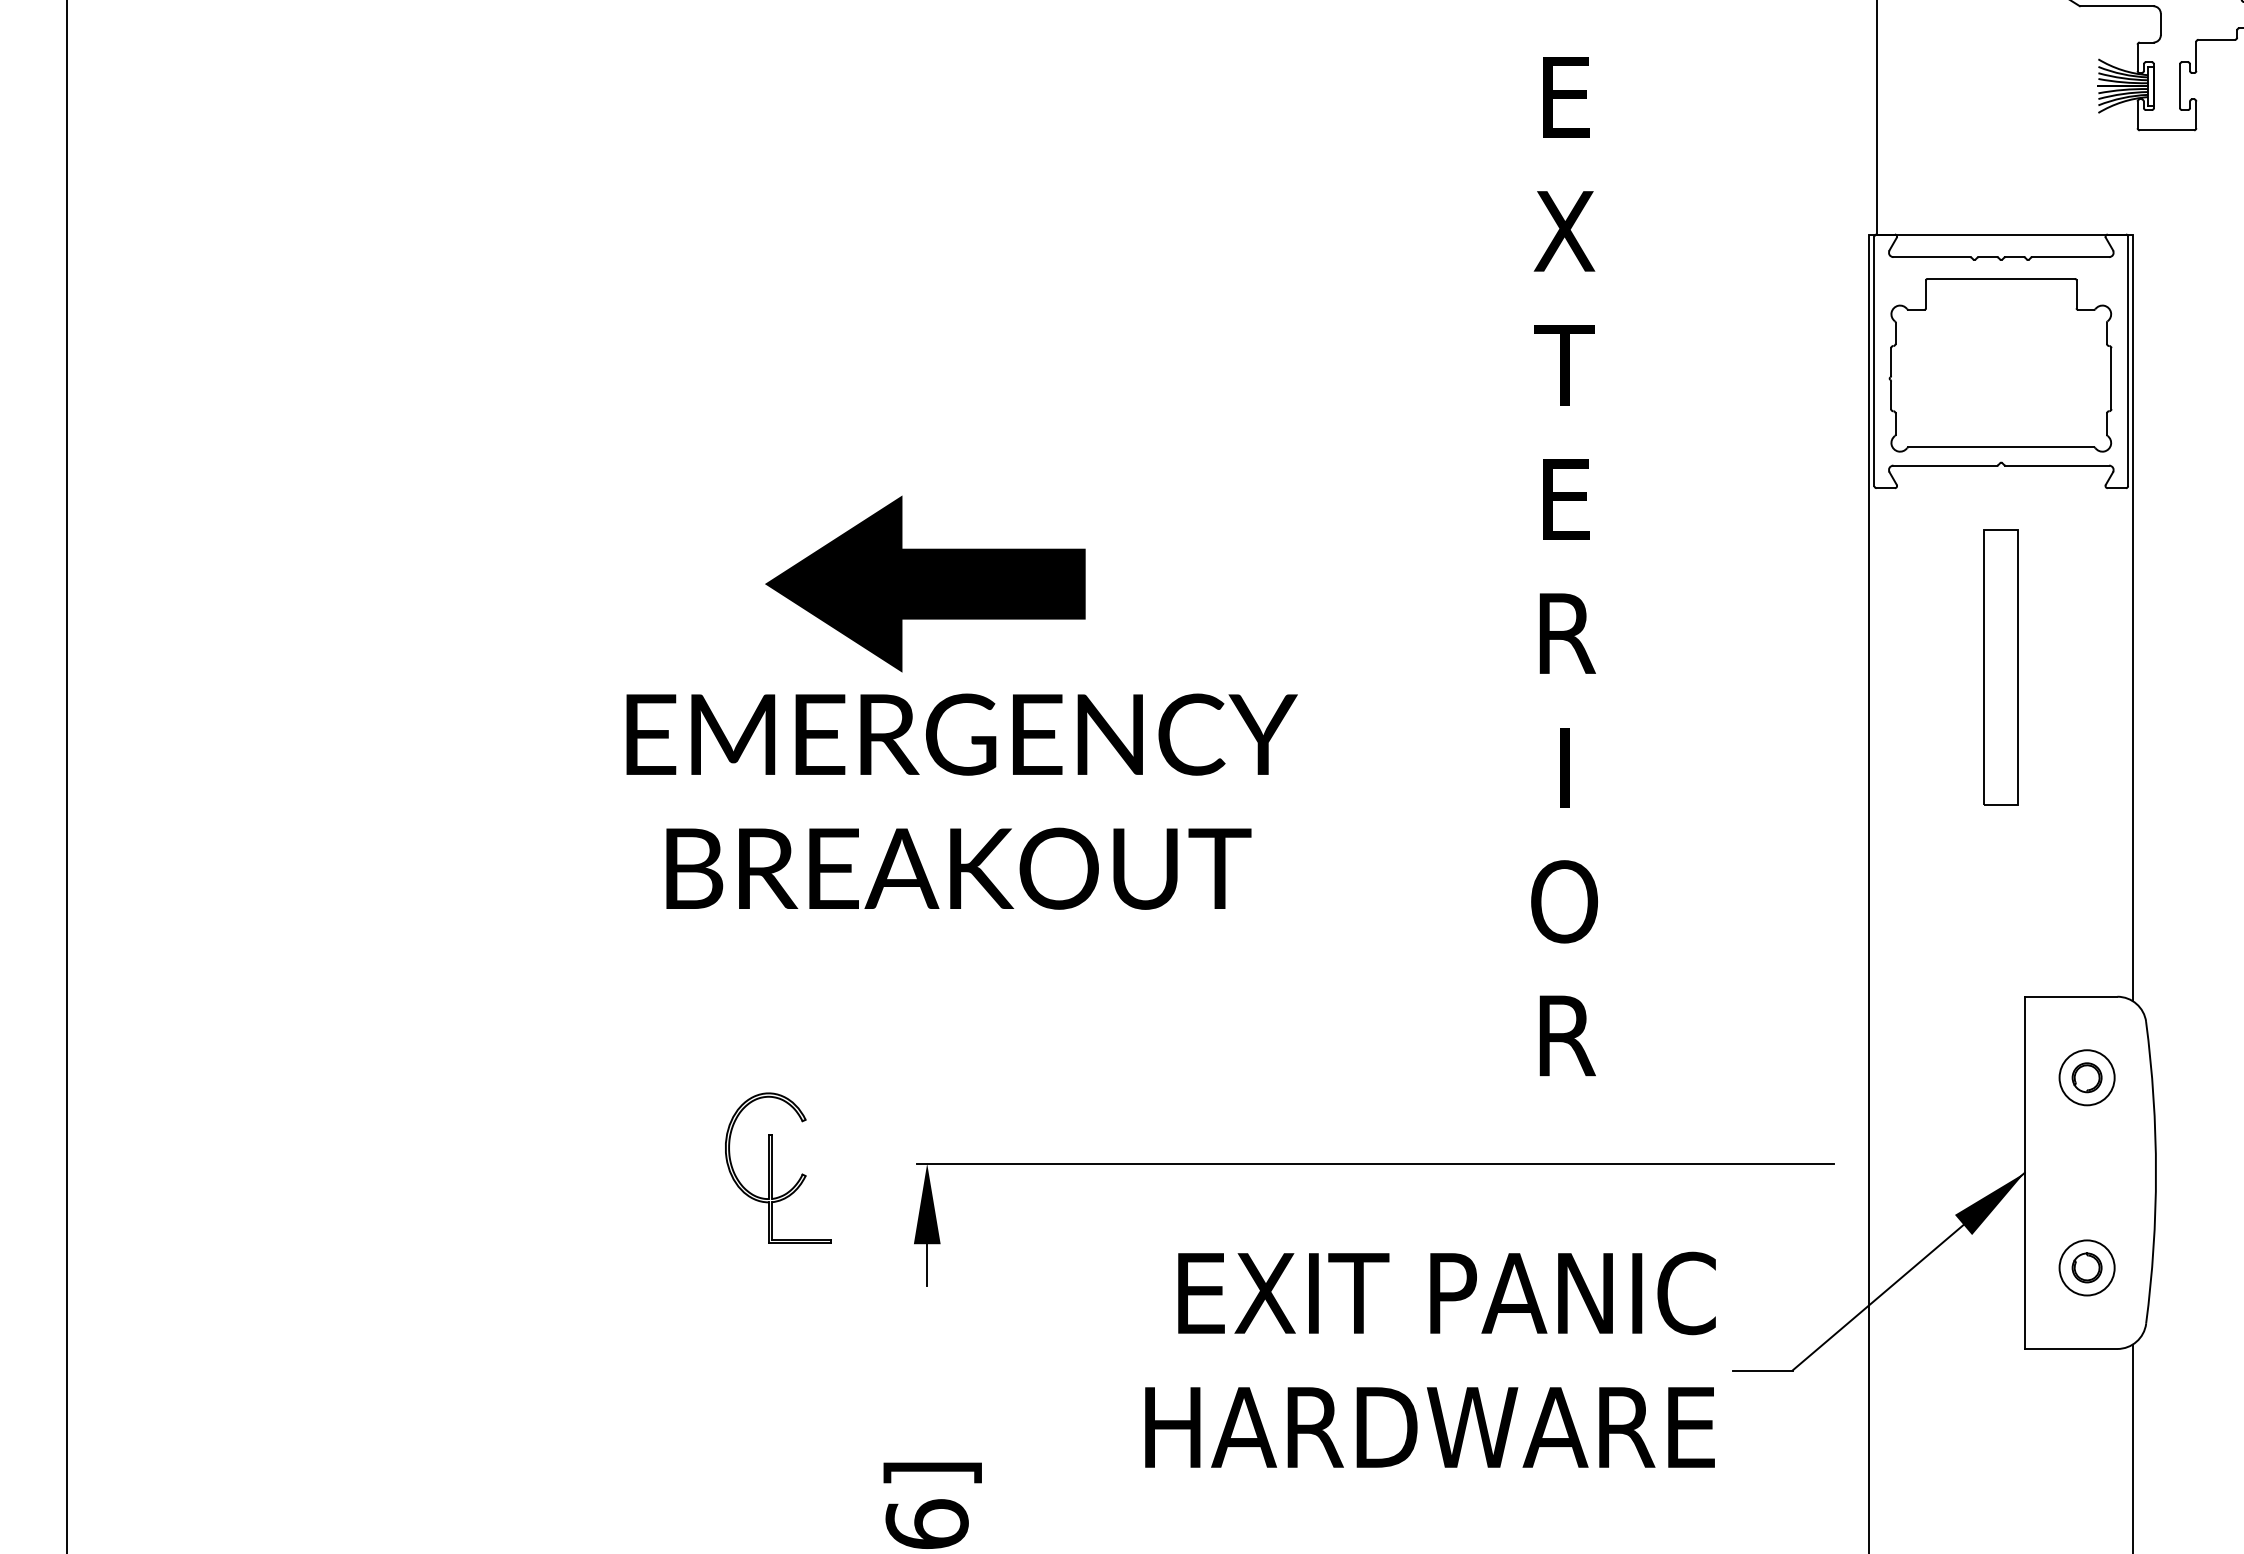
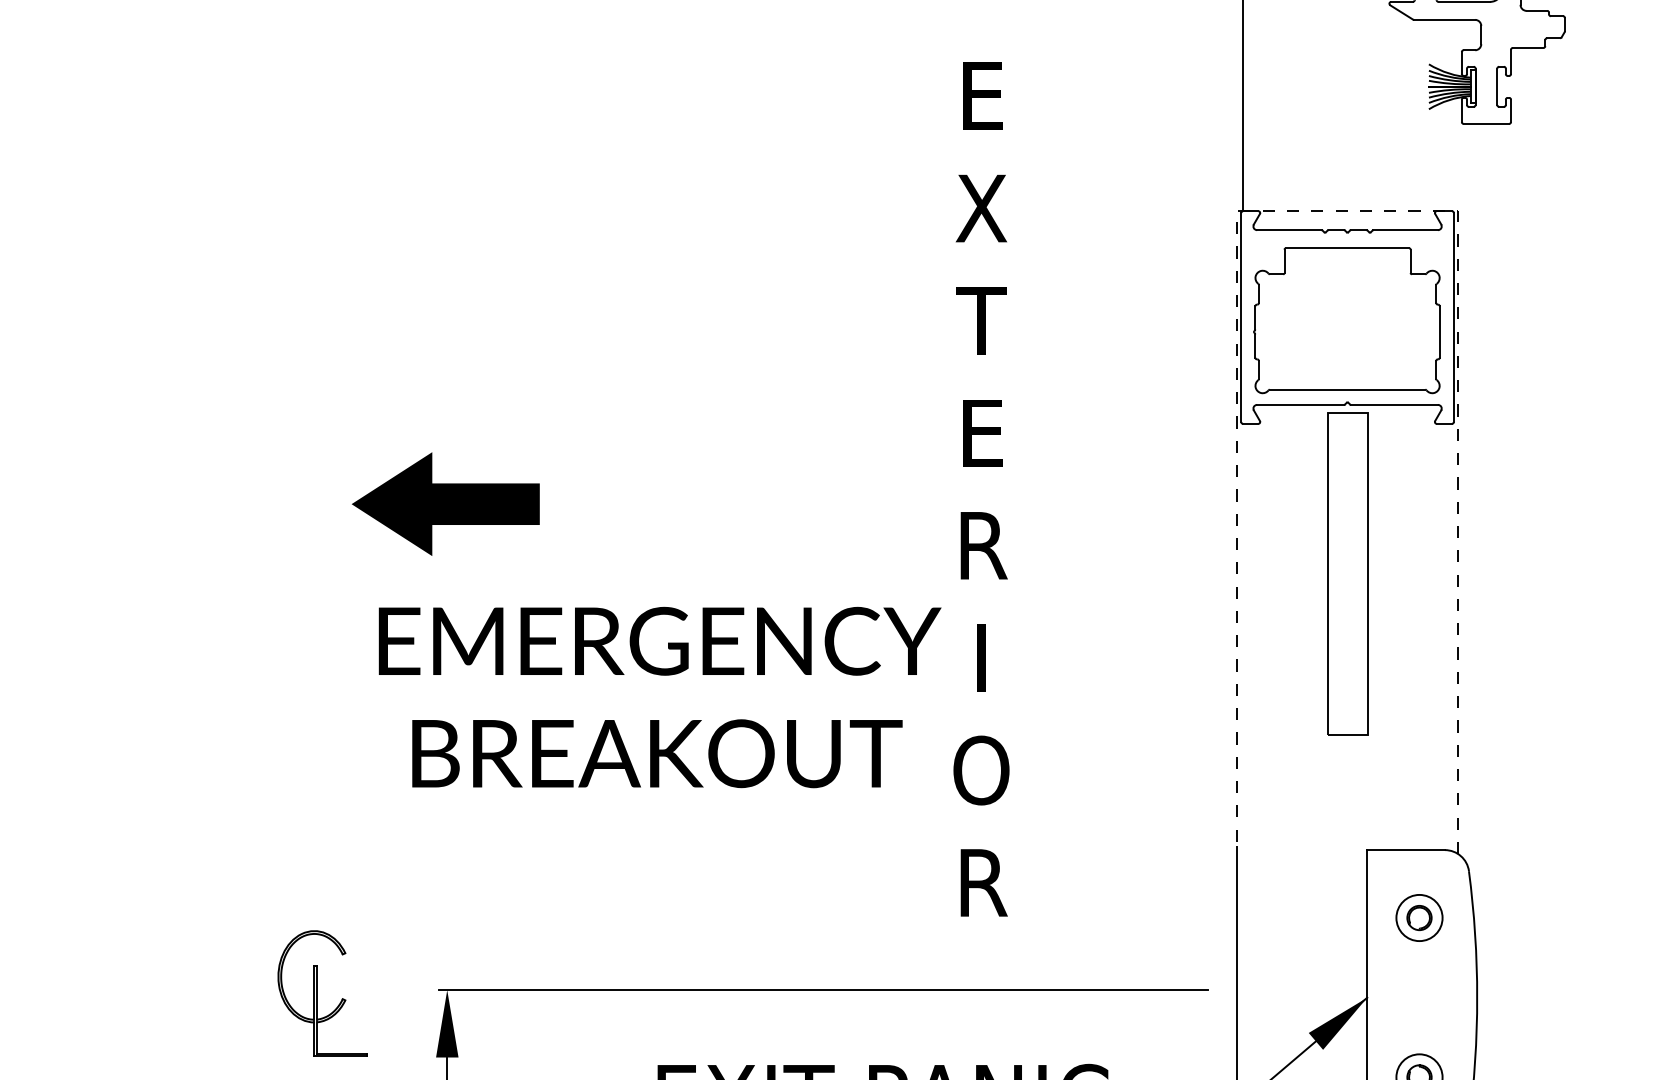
line: (2005, 234) -> (1351, 211), solid -> dashed
part: (925, 583) -> (445, 503), size x0.7
part: (2000, 667) -> (1346, 574), size x1.4
text: (961, 801) -> (659, 697), moved

